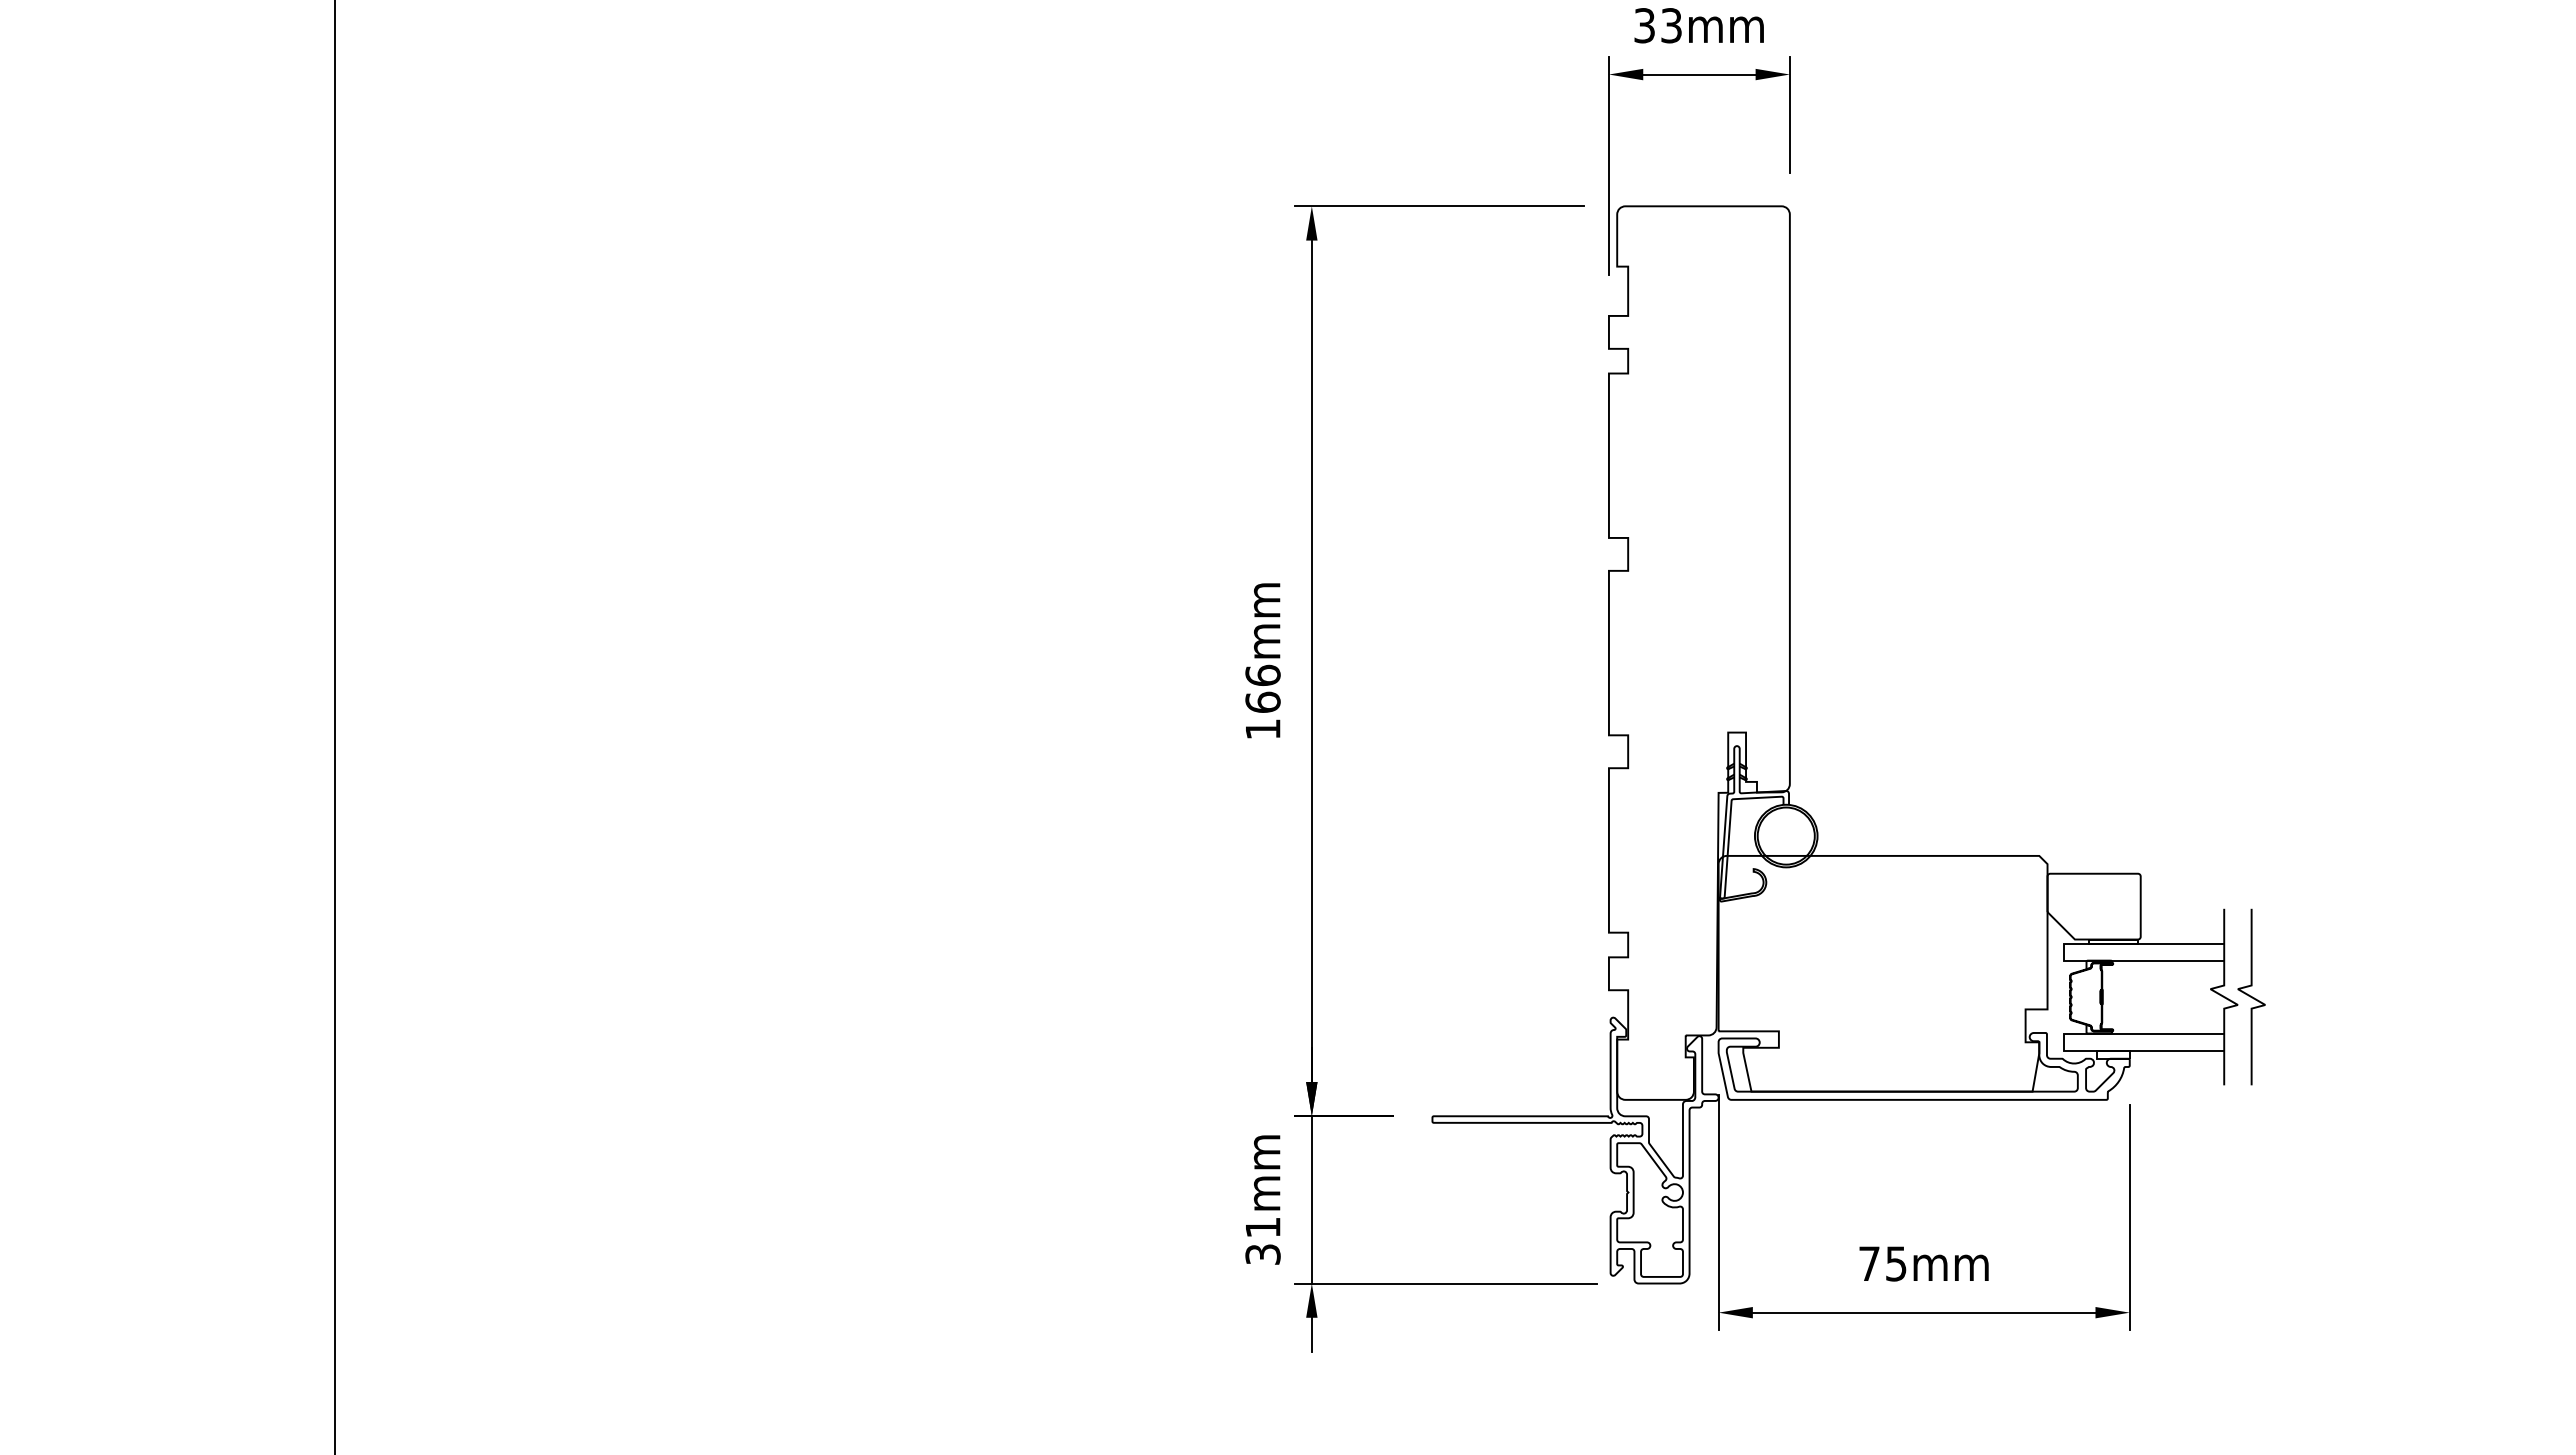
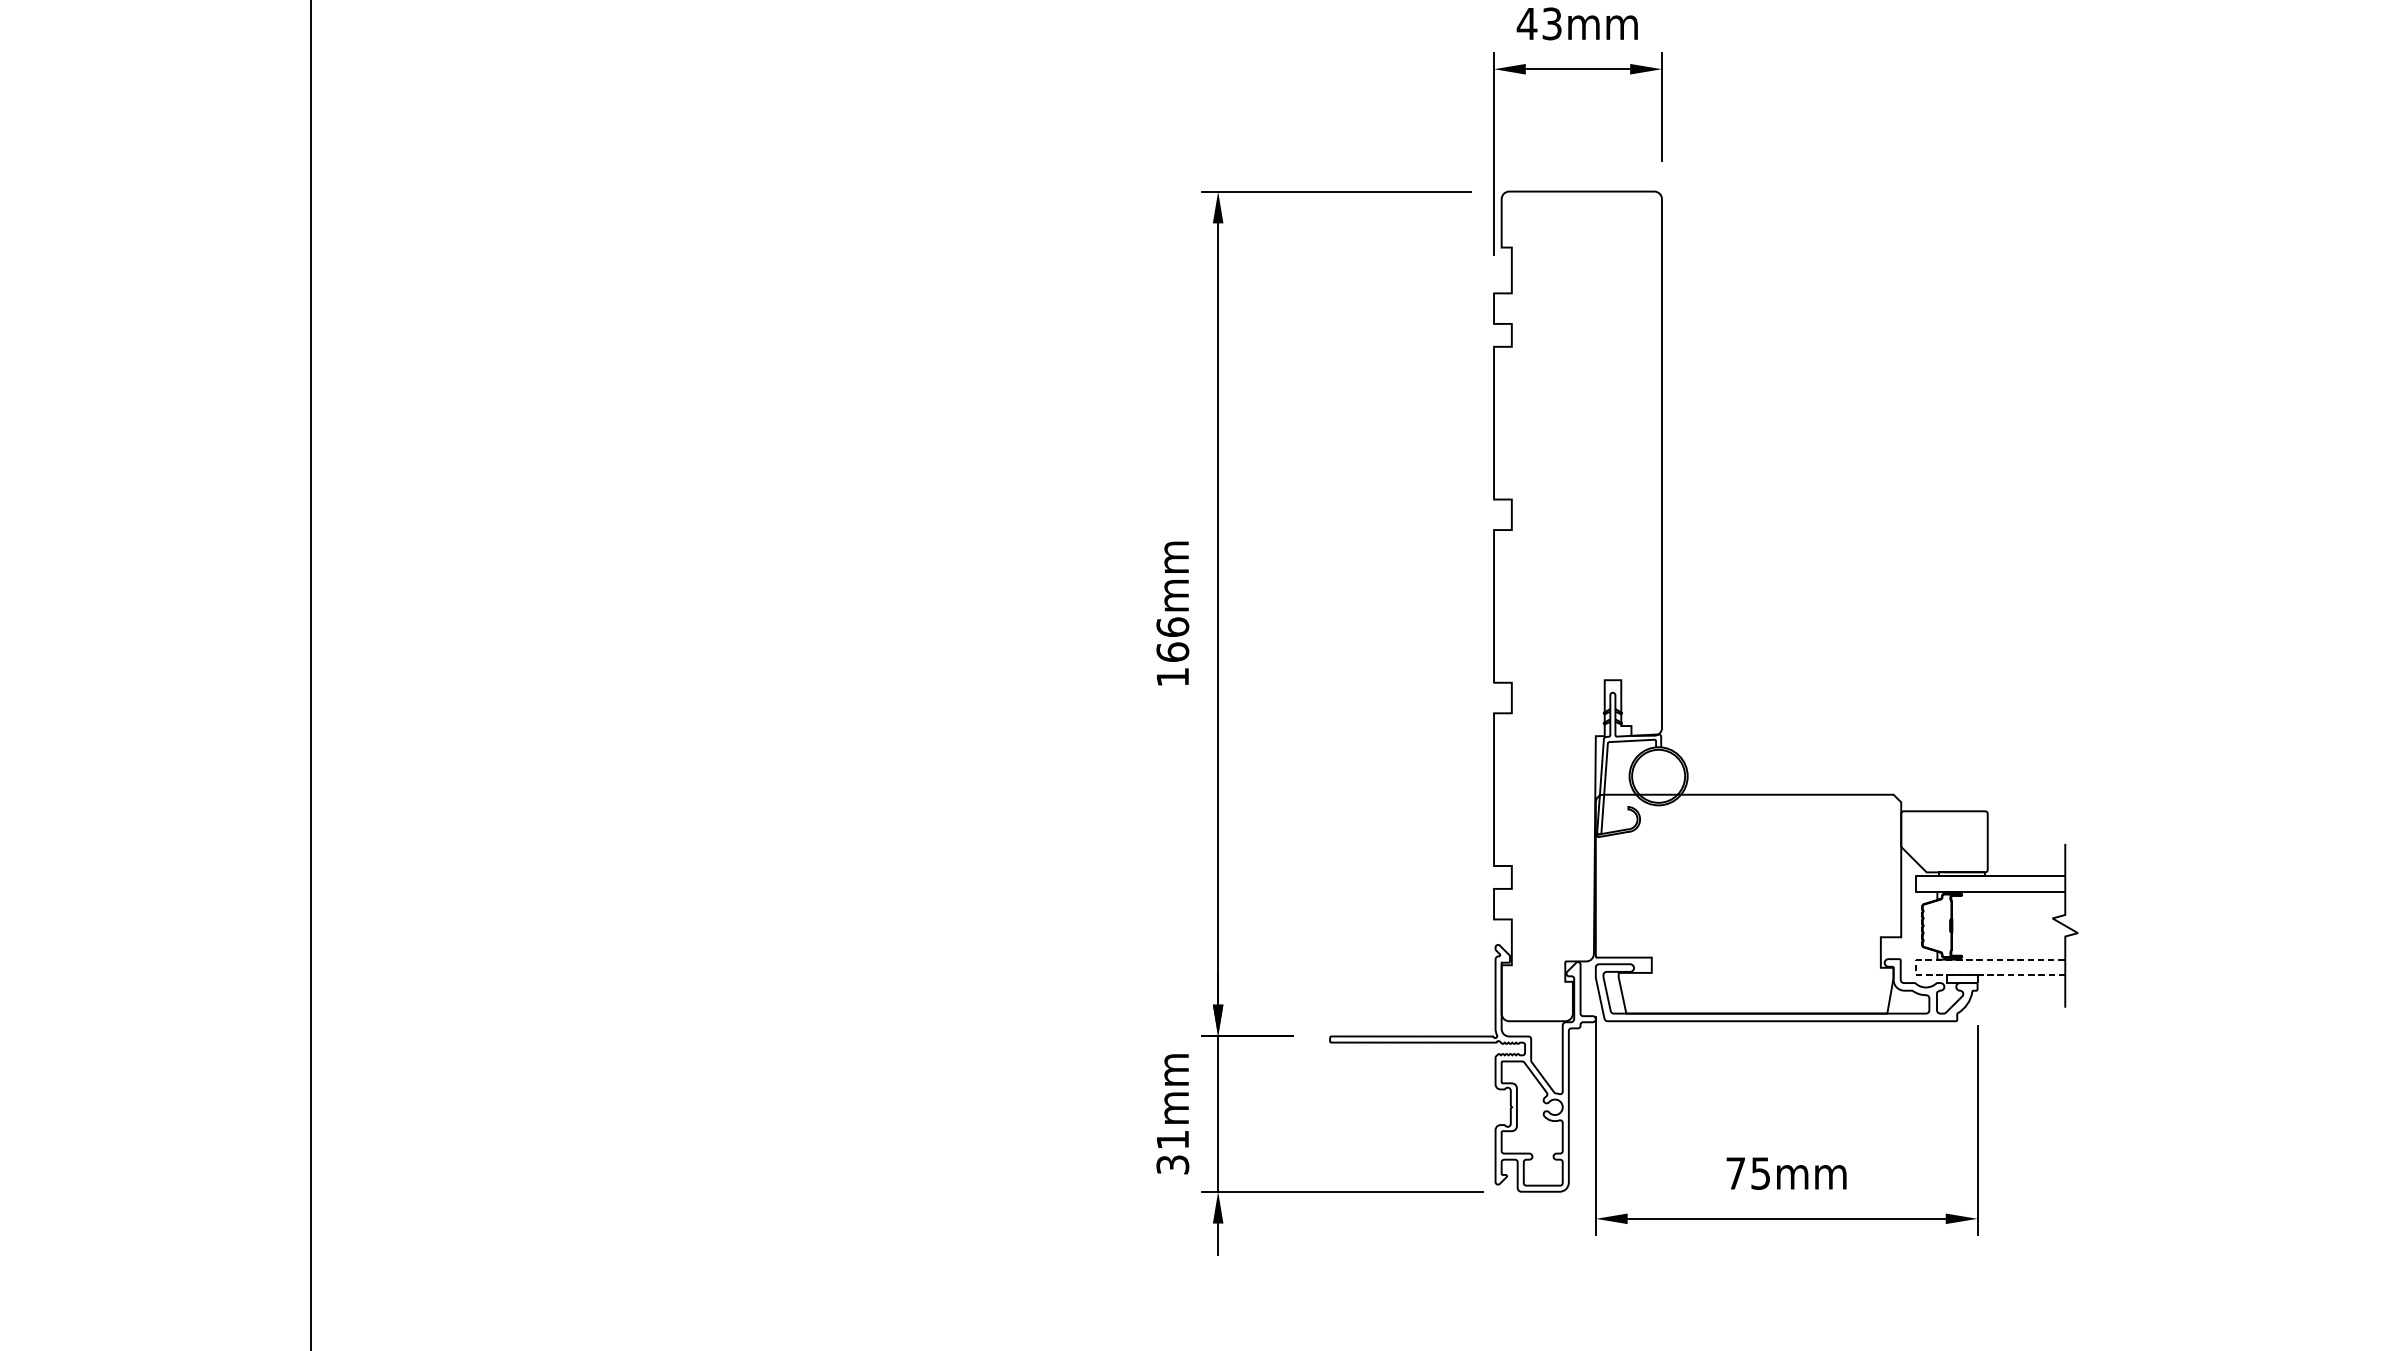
text: (1644, 25) -> (1527, 23), 33mm -> 43mm
curve: (2251, 996) -> (2090, 925), removed
line: (2063, 1041) -> (1916, 967), solid -> dashed

